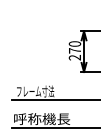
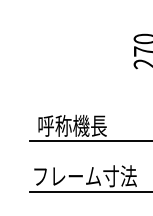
text: (35, 91) -> (72, 125), フレーム寸法 -> 呼称機長
text: (42, 119) -> (85, 177), 呼称機長 -> フレーム寸法

